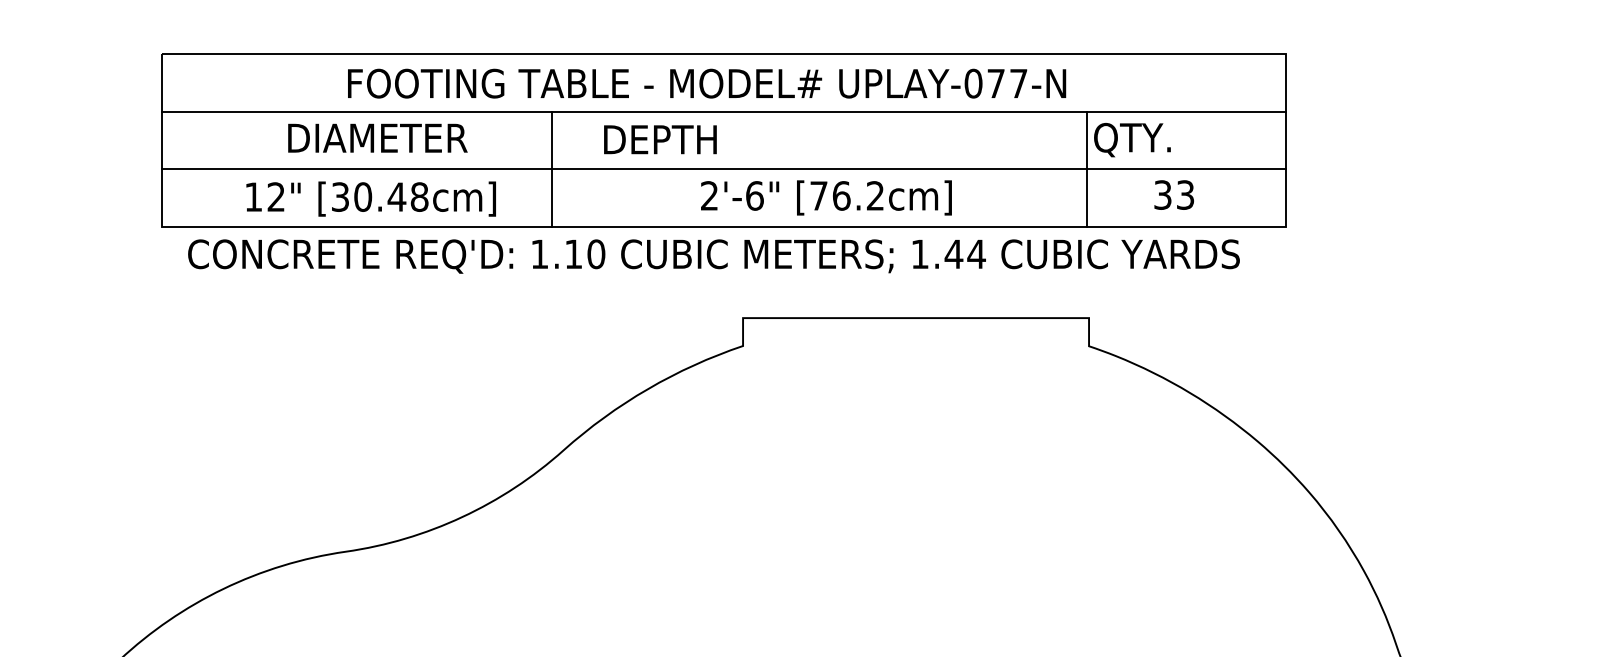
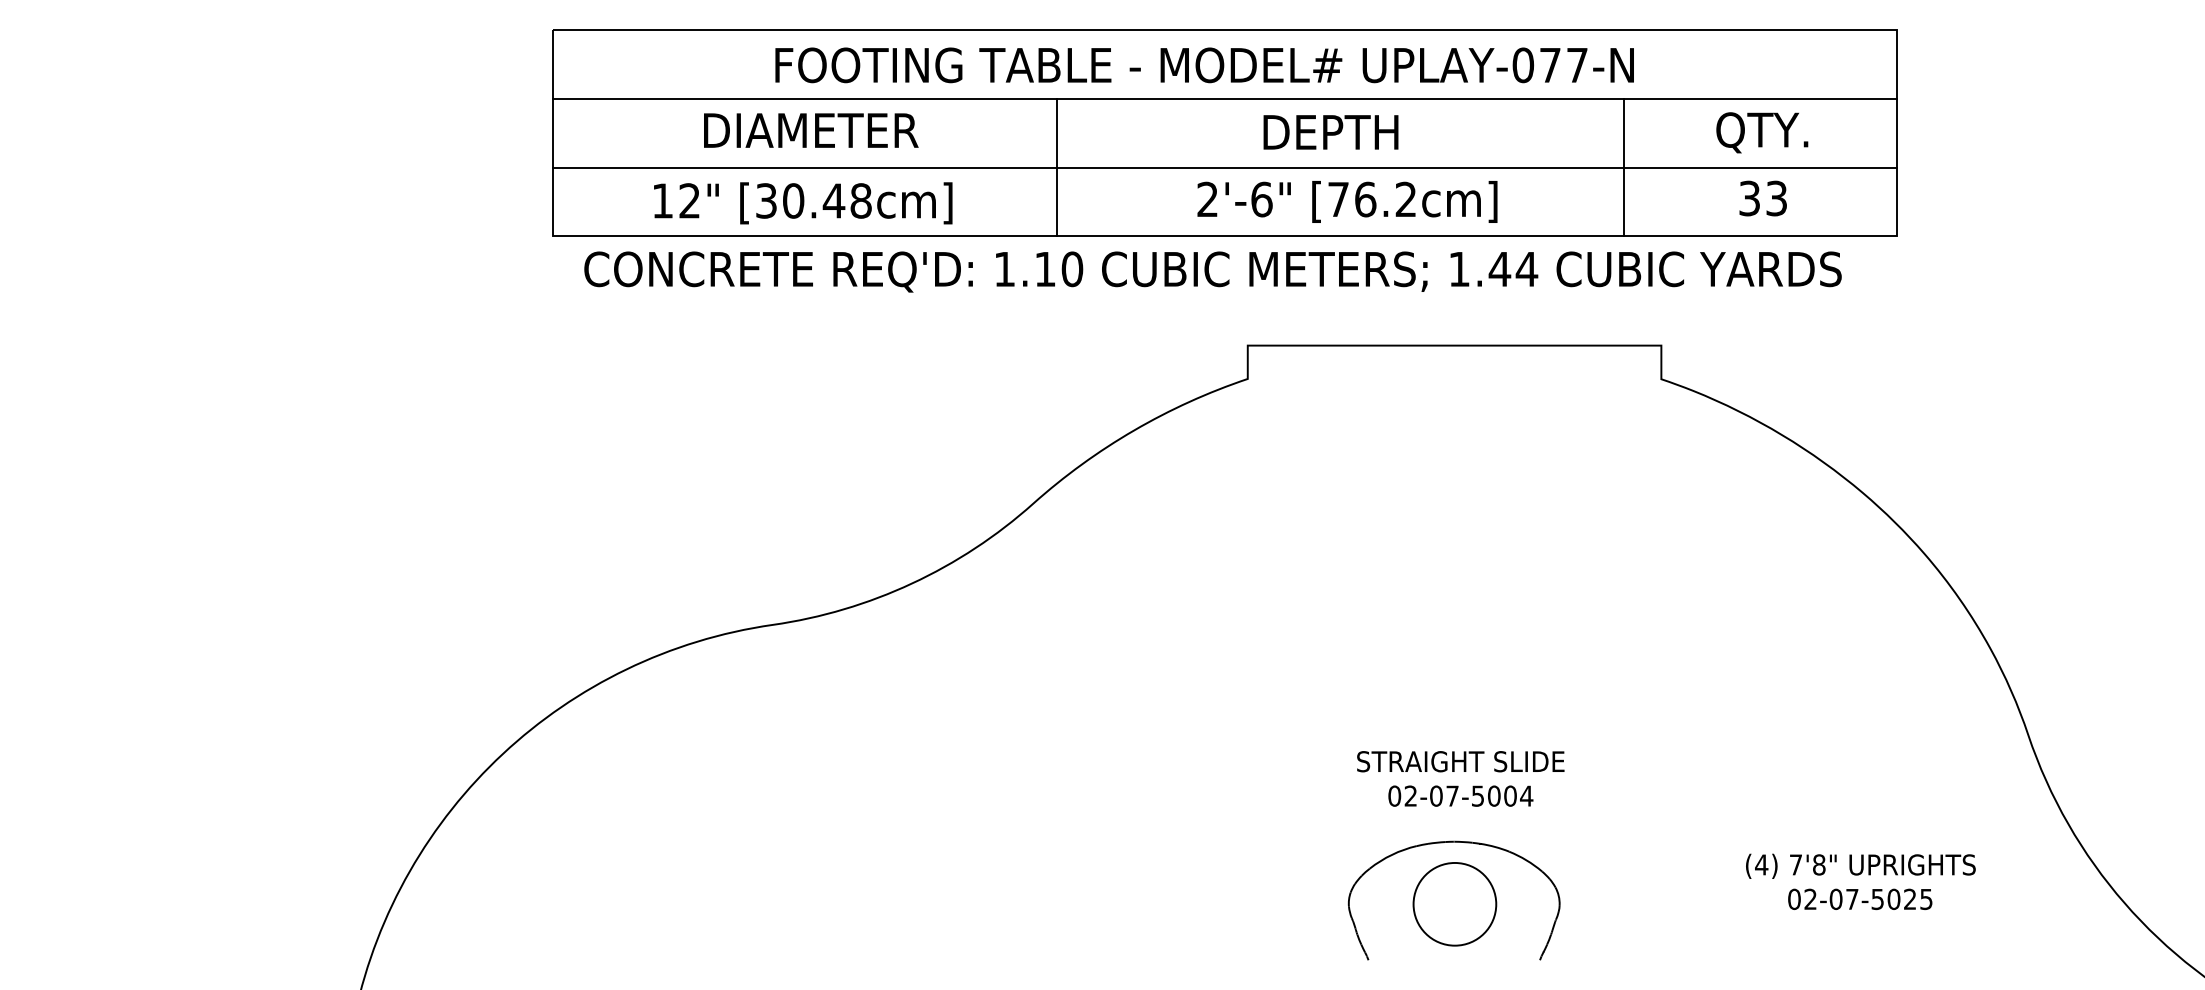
text: (660, 139) -> (1330, 132), moved
text: (1132, 139) -> (1762, 132), moved
line: (552, 169) -> (1057, 167), moved
line: (1087, 169) -> (1624, 167), moved

